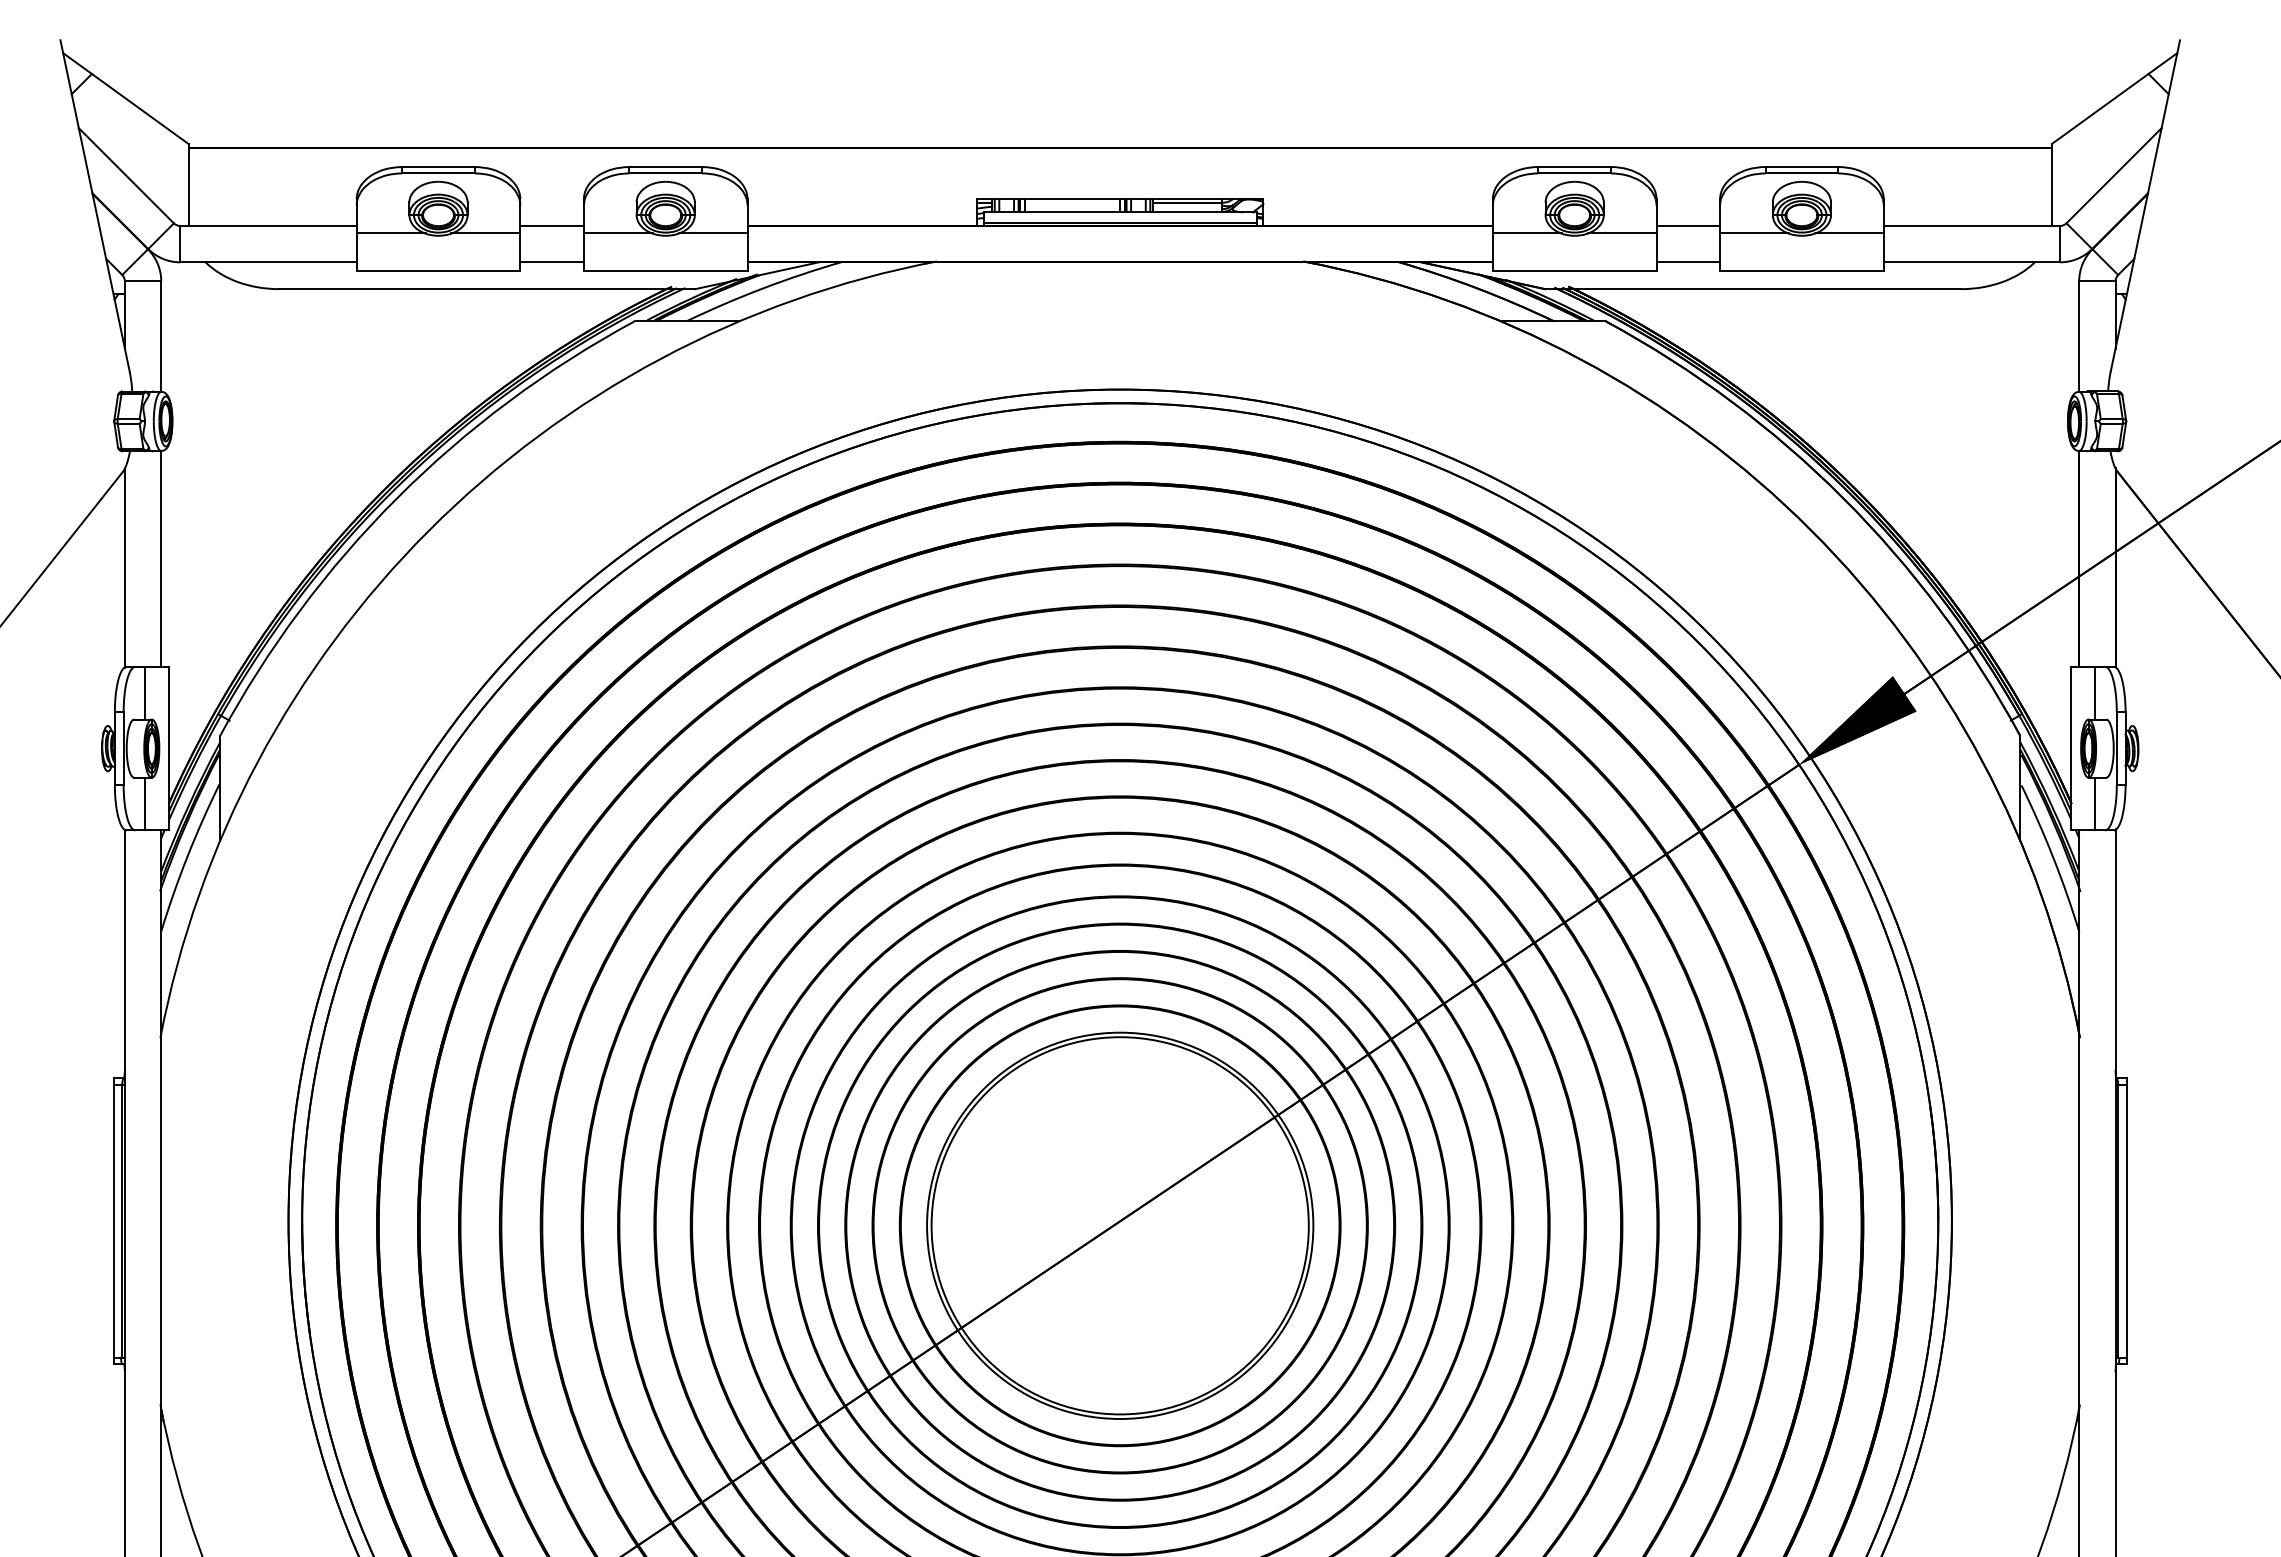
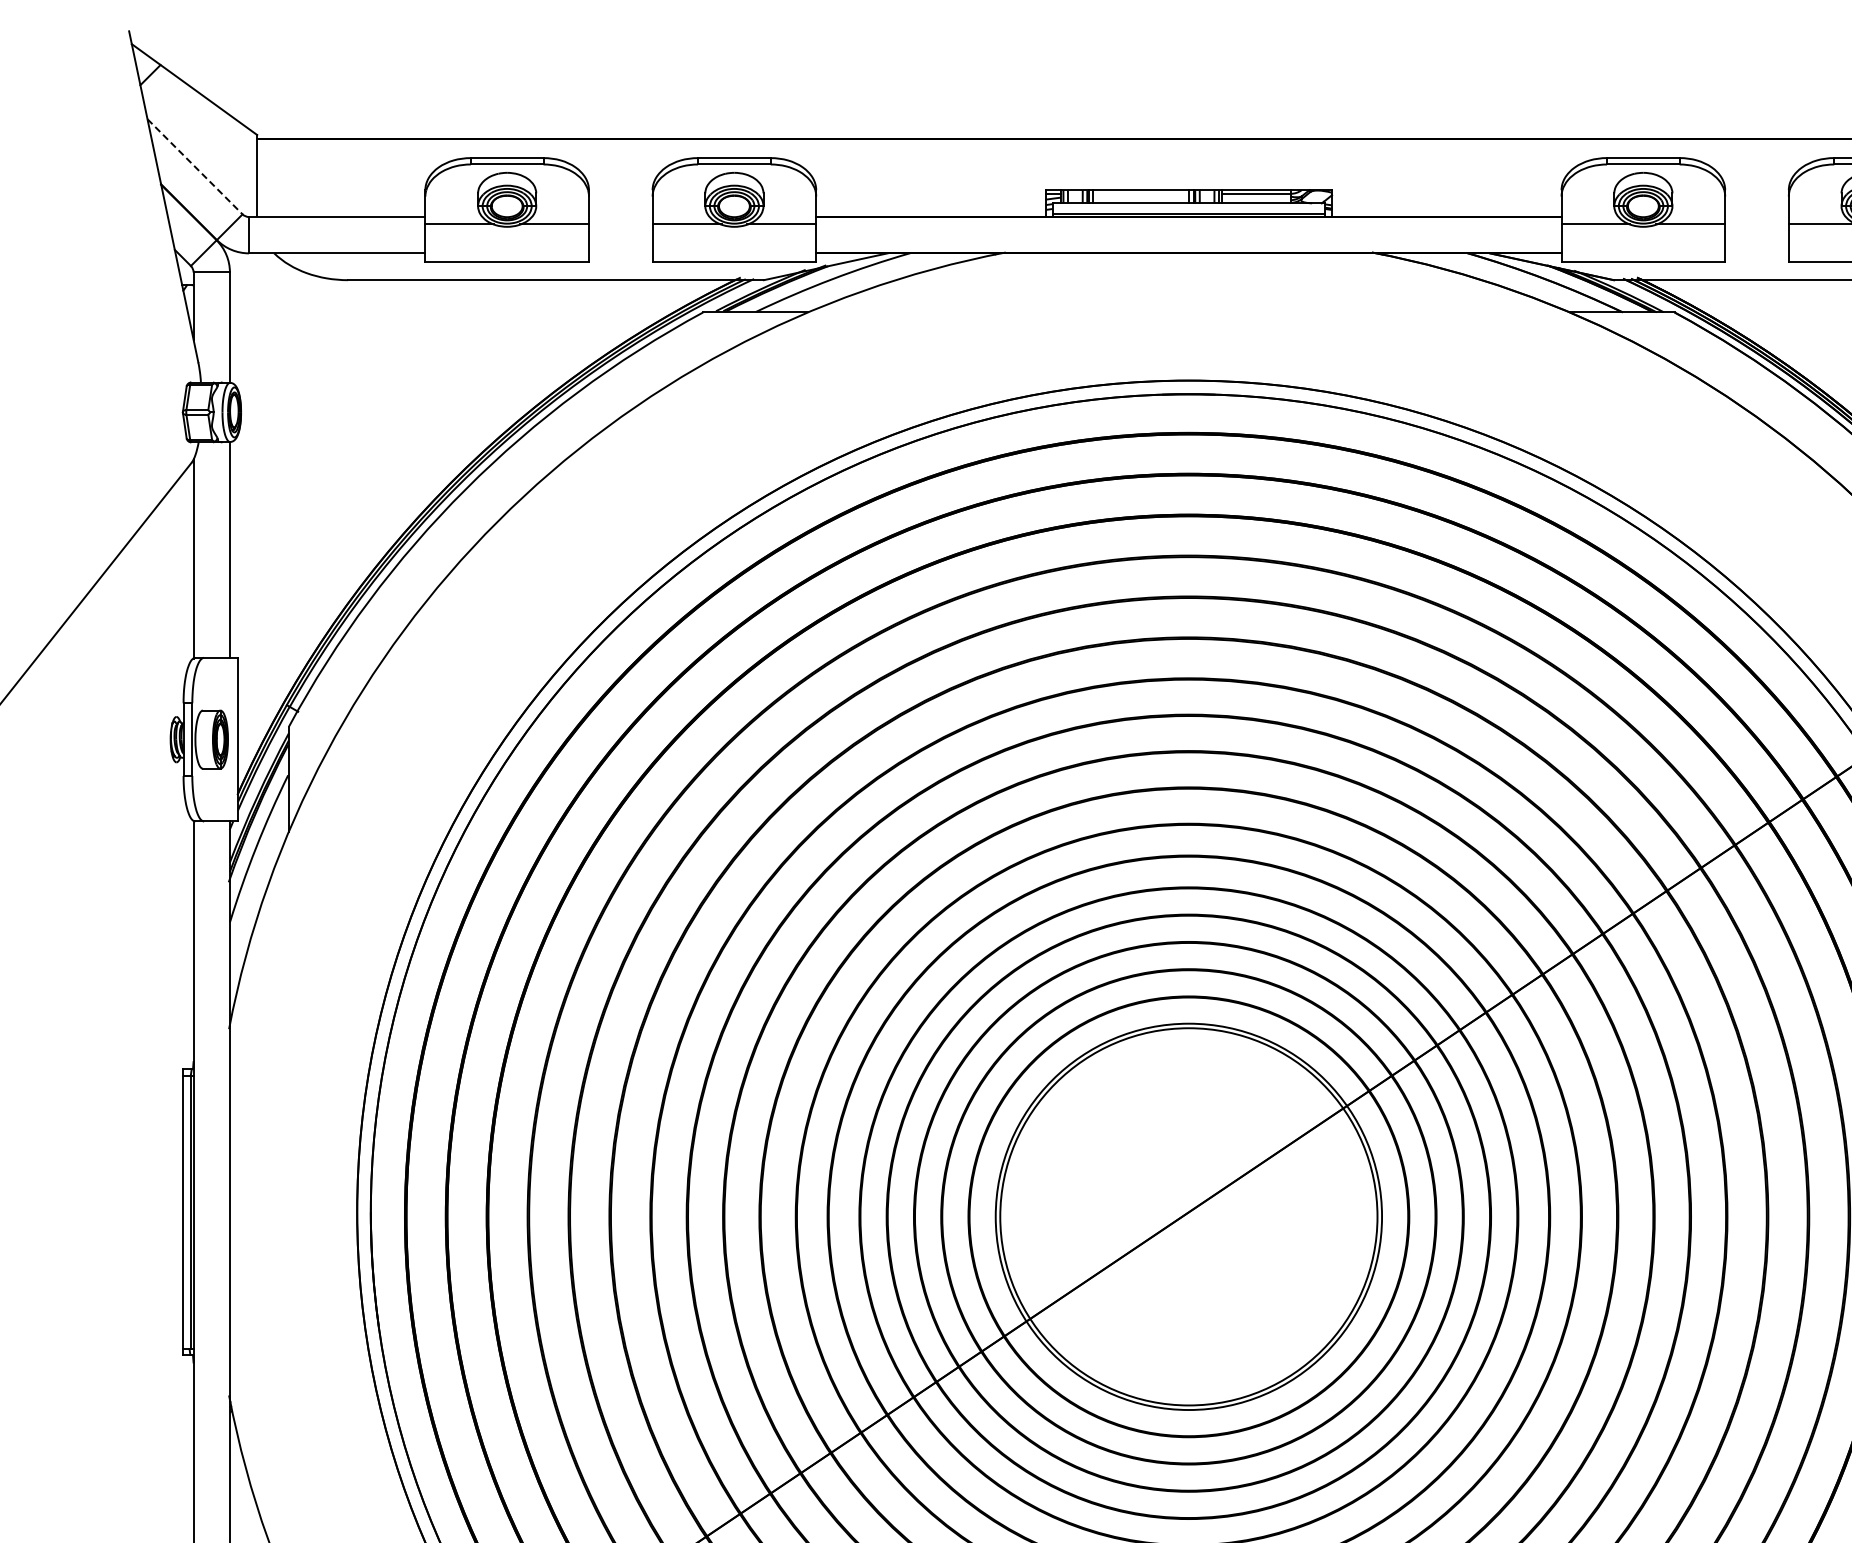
line: (126, 176) -> (195, 167), solid -> dashed
line: (551, 225) -> (620, 216), removed
line: (1688, 225) -> (1757, 216), removed
line: (551, 262) -> (620, 253), removed
line: (1688, 262) -> (1757, 253), removed
line: (145, 692) -> (214, 683), removed
line: (145, 803) -> (214, 794), removed

